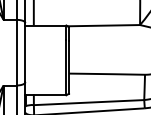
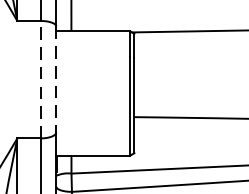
line: (16, 52) -> (40, 79), solid -> dashed
line: (25, 52) -> (56, 79), solid -> dashed

